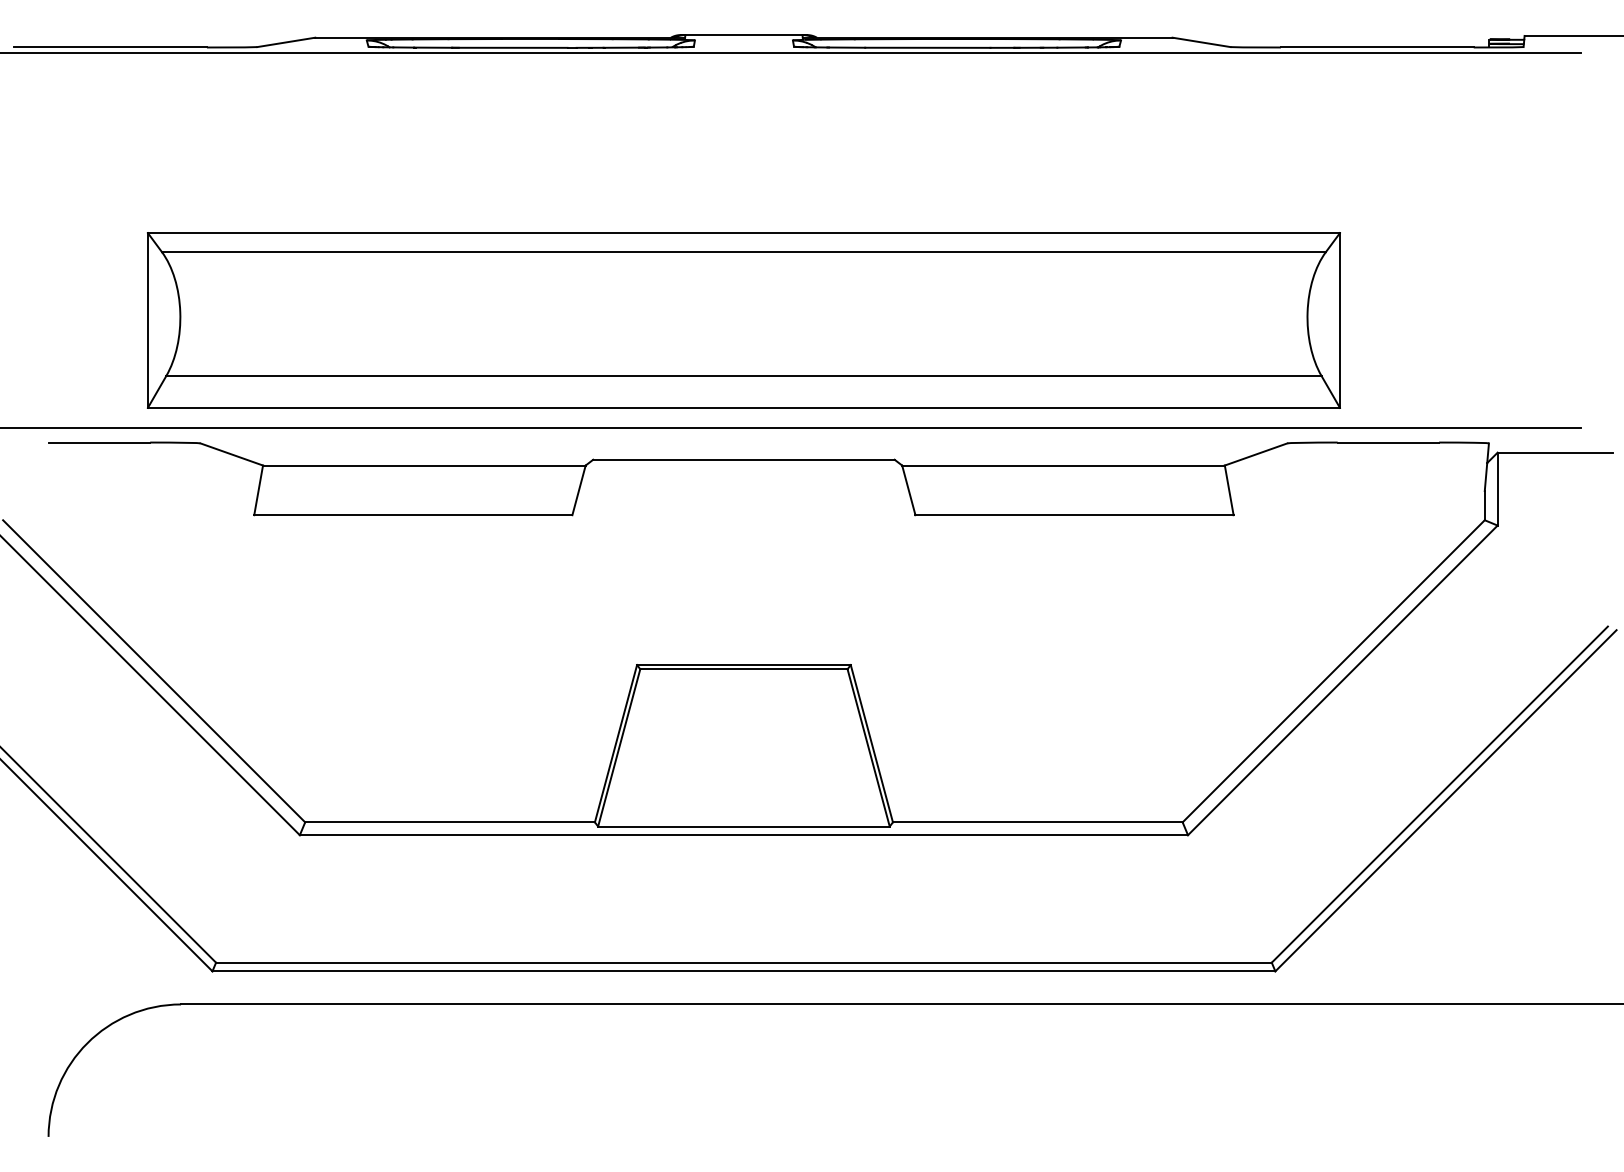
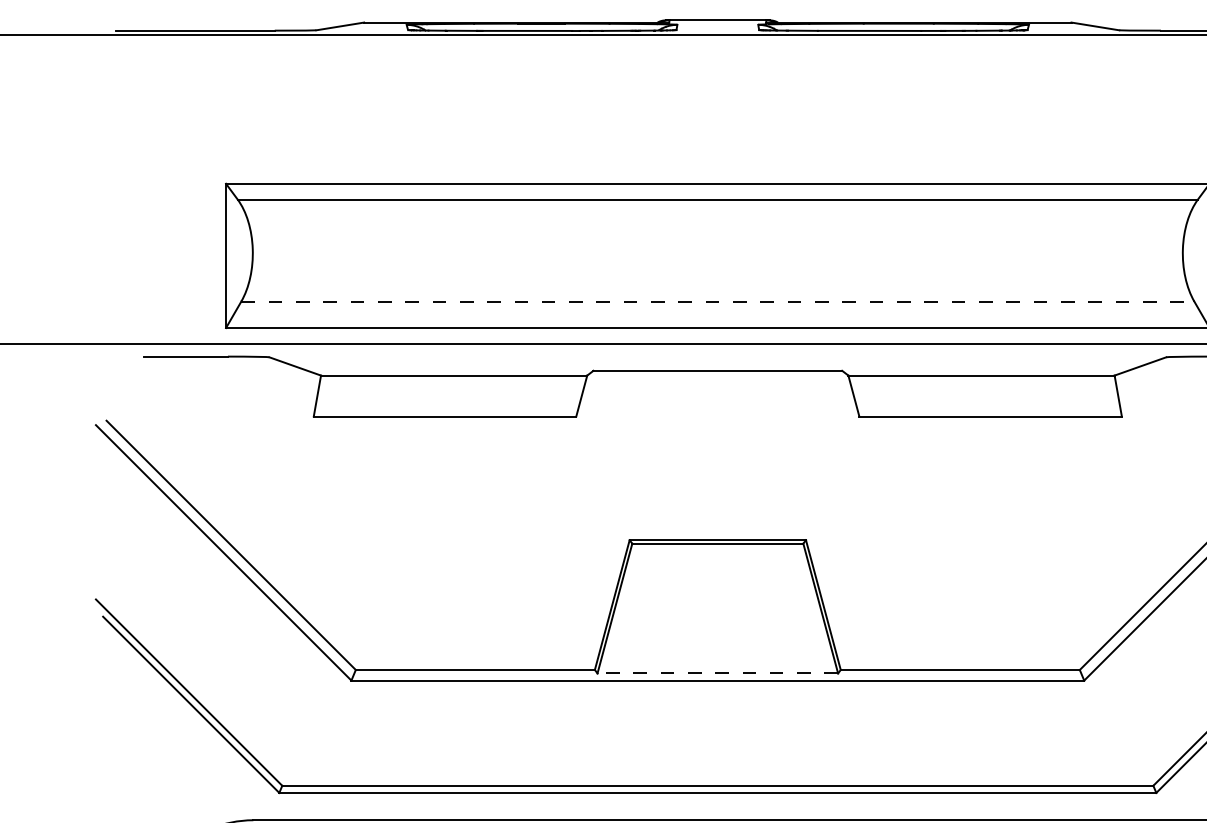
line: (743, 375) -> (717, 301), solid -> dashed
line: (743, 826) -> (717, 673), solid -> dashed

